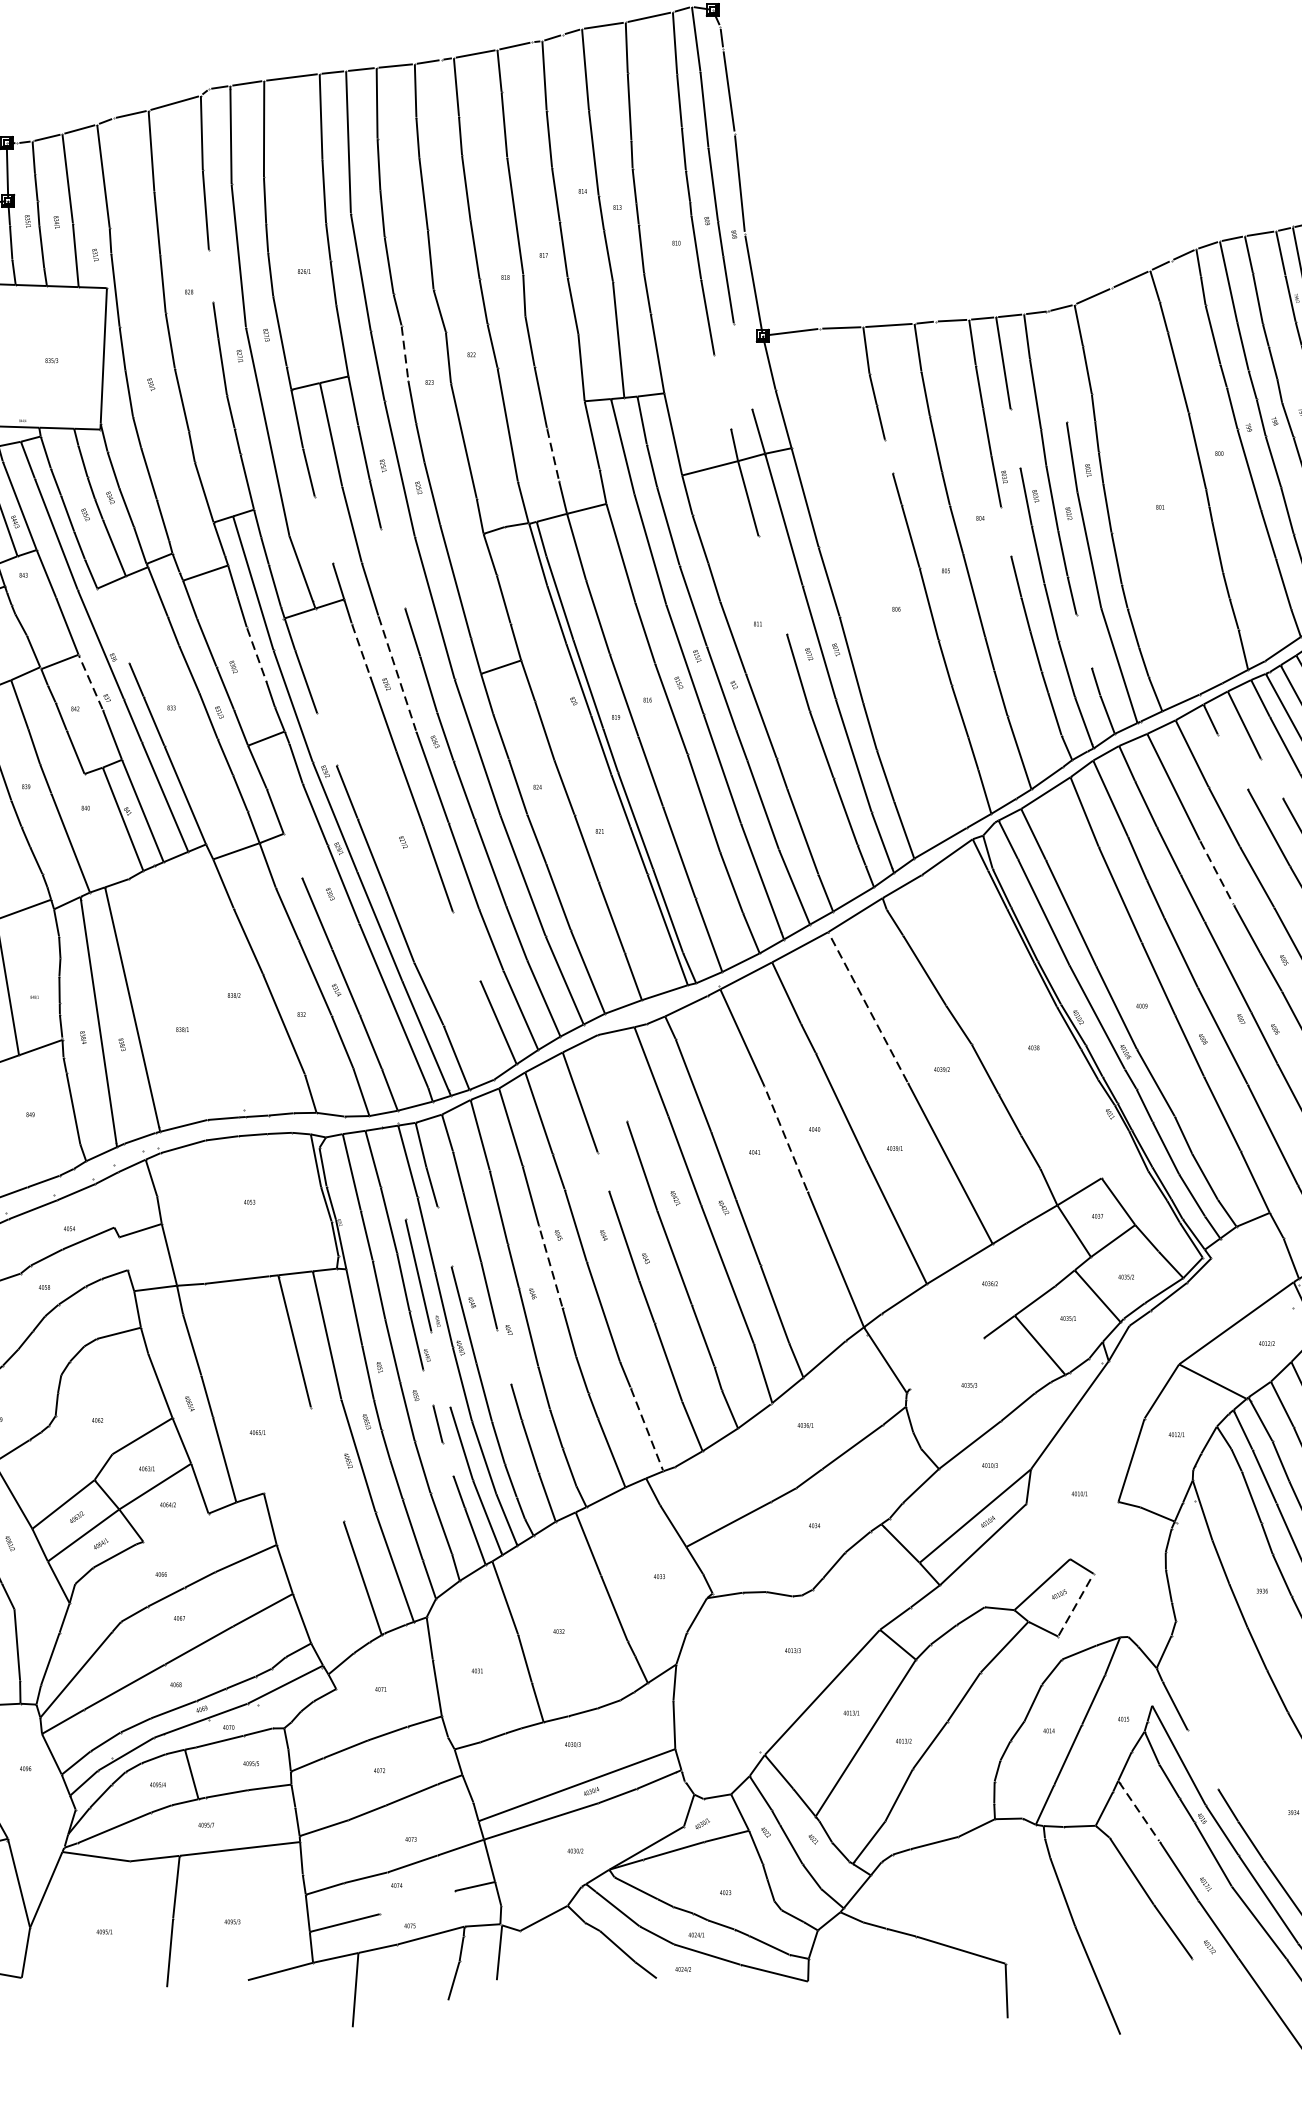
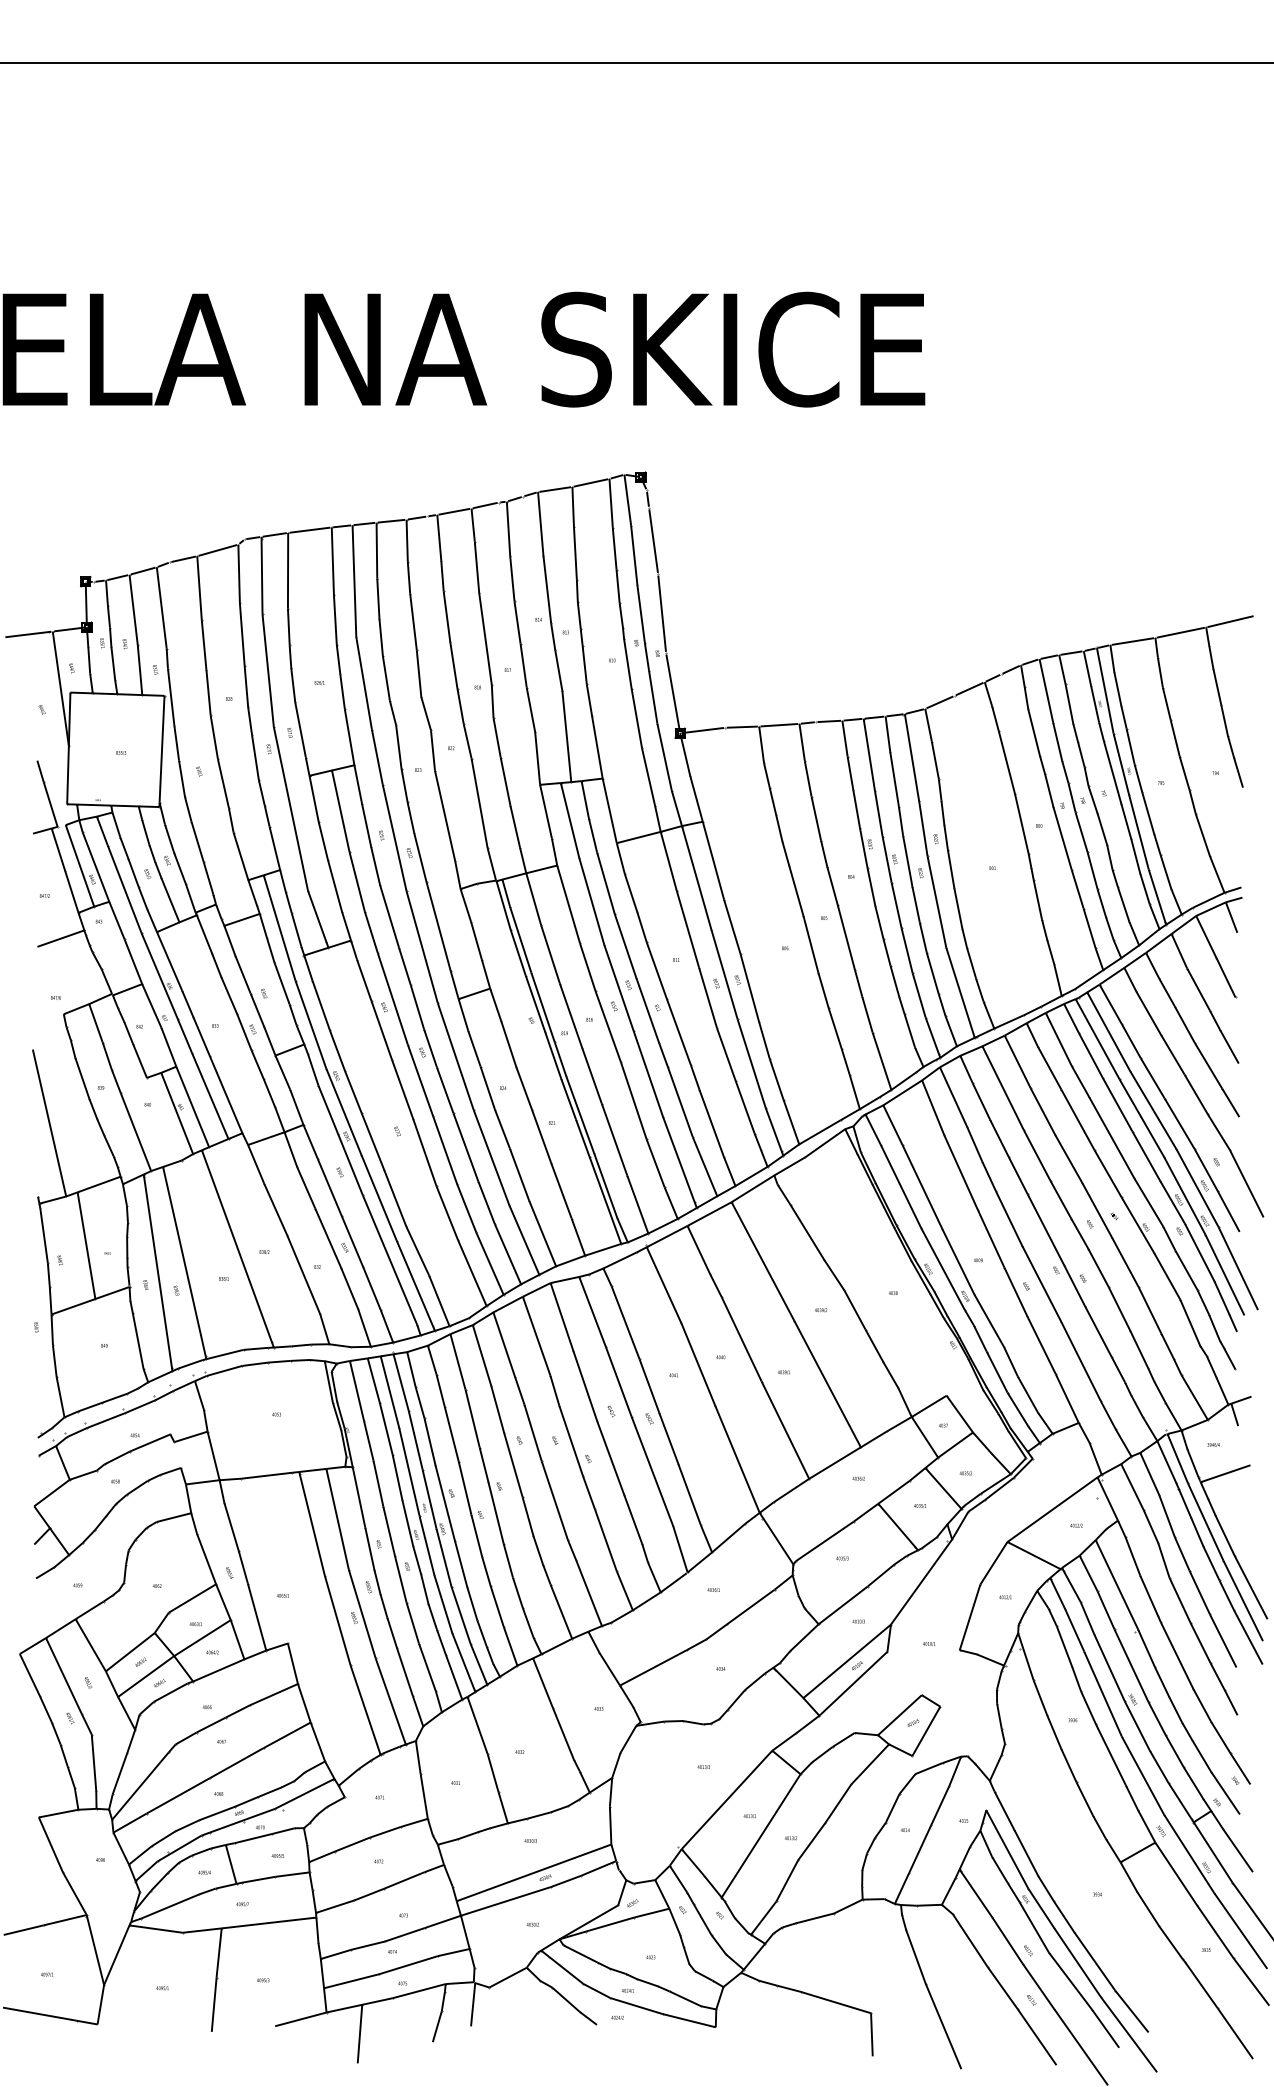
line: (211, 276) -> (246, 686), added
line: (404, 353) -> (398, 747), dashed -> solid
line: (742, 365) -> (664, 756), added
line: (1057, 366) -> (911, 757), added
line: (722, 391) -> (648, 777), added
line: (1015, 439) -> (878, 814), added
line: (553, 454) -> (515, 826), dashed -> solid
line: (889, 456) -> (779, 828), added
line: (323, 529) -> (334, 885), added
line: (1006, 531) -> (871, 887), added
line: (393, 567) -> (389, 915), added
line: (772, 584) -> (687, 928), added
line: (113, 624) -> (169, 960), added
line: (1083, 641) -> (932, 973), added
line: (361, 650) -> (364, 980), dashed -> solid
line: (257, 653) -> (282, 983), dashed -> solid
line: (398, 674) -> (393, 999), dashed -> solid
line: (90, 681) -> (151, 1005), dashed -> solid
line: (326, 739) -> (337, 1050), added
line: (1232, 760) -> (1049, 1067), added
line: (1271, 778) -> (1080, 1081), added
line: (292, 854) -> (310, 1141), added
line: (1217, 872) -> (1037, 1155), dashed -> solid
line: (465, 946) -> (446, 1213), added
line: (199, 991) -> (237, 1248), added
line: (867, 1007) -> (762, 1261), dashed -> solid
line: (611, 1077) -> (561, 1316), added
line: (786, 1138) -> (698, 1364), dashed -> solid
line: (602, 1171) -> (554, 1390), added
line: (393, 1174) -> (389, 1392), added
line: (443, 1236) -> (429, 1441), added
line: (550, 1265) -> (513, 1464), dashed -> solid
line: (503, 1356) -> (476, 1535), added
line: (946, 1363) -> (824, 1541), added
line: (440, 1368) -> (426, 1545), added
line: (427, 1387) -> (416, 1560), added
line: (647, 1429) -> (589, 1593), dashed -> solid
line: (447, 1459) -> (432, 1616), added
line: (326, 1464) -> (337, 1620), added
line: (175, 1527) -> (218, 1670), added
line: (1076, 1604) -> (926, 1730), dashed -> solid
line: (1202, 1759) -> (1025, 1852), added
line: (1139, 1811) -> (976, 1893), dashed -> solid
line: (417, 1902) -> (408, 1965), added
line: (1216, 1994) -> (1036, 2037), added

